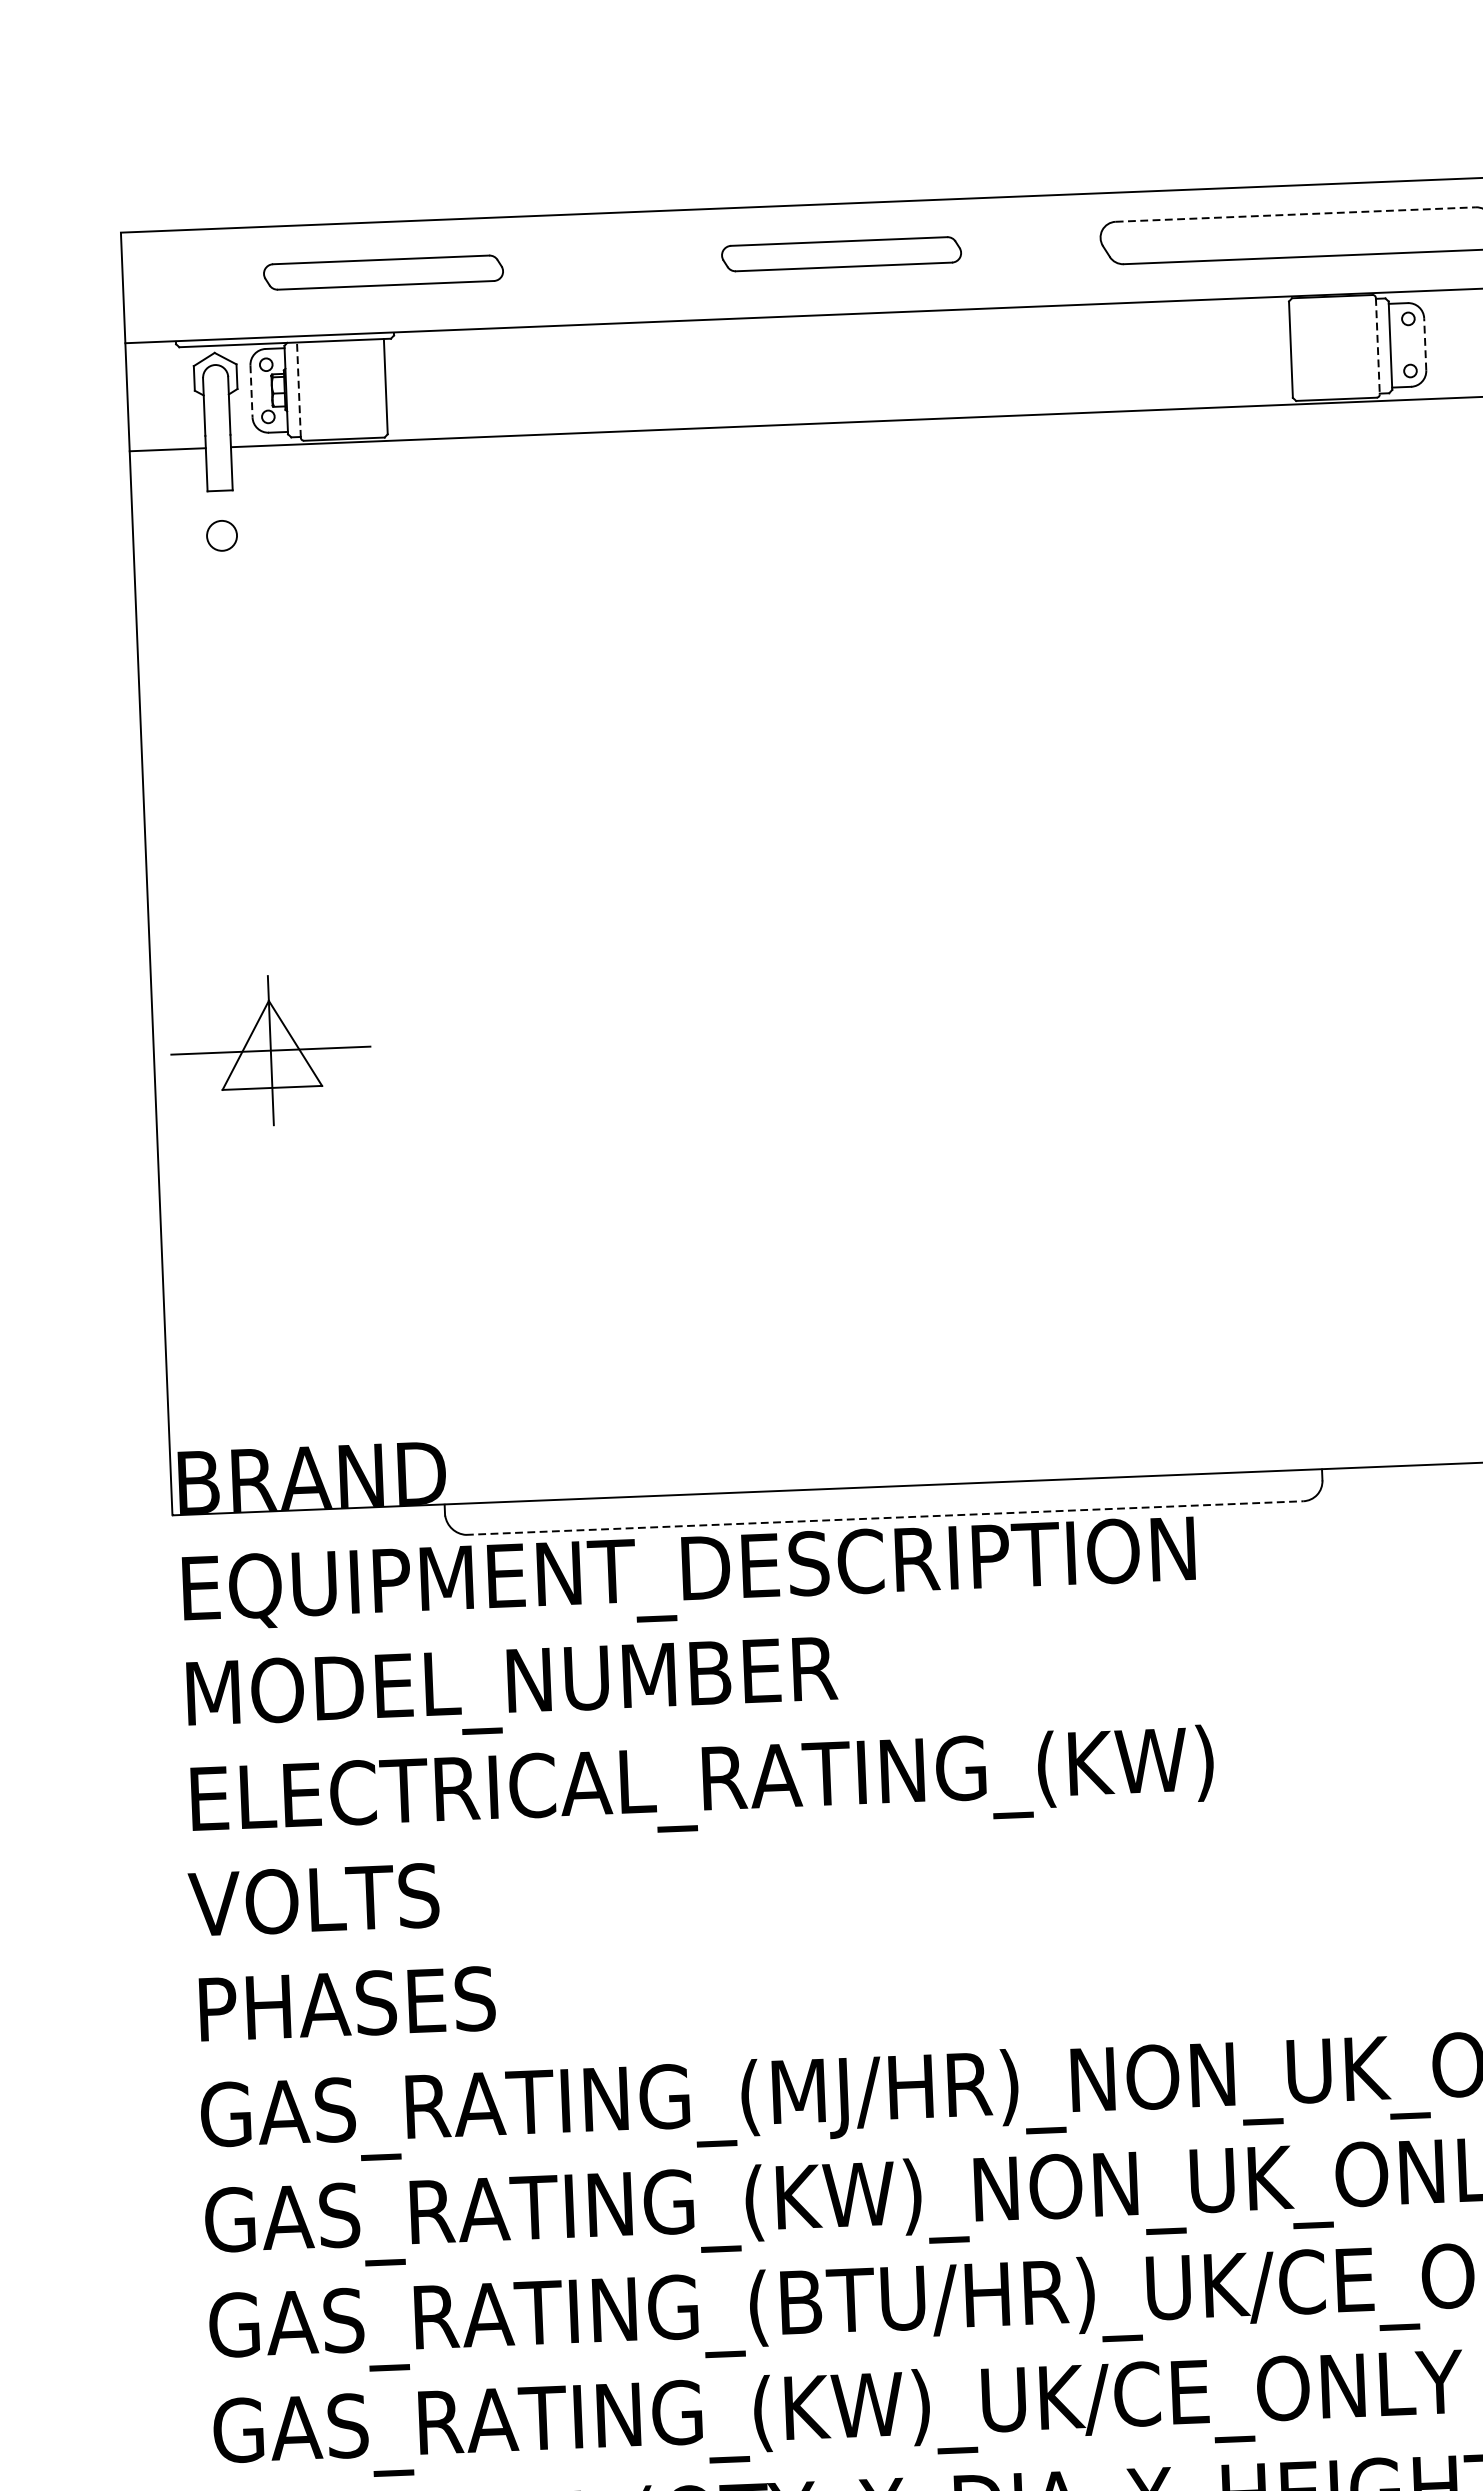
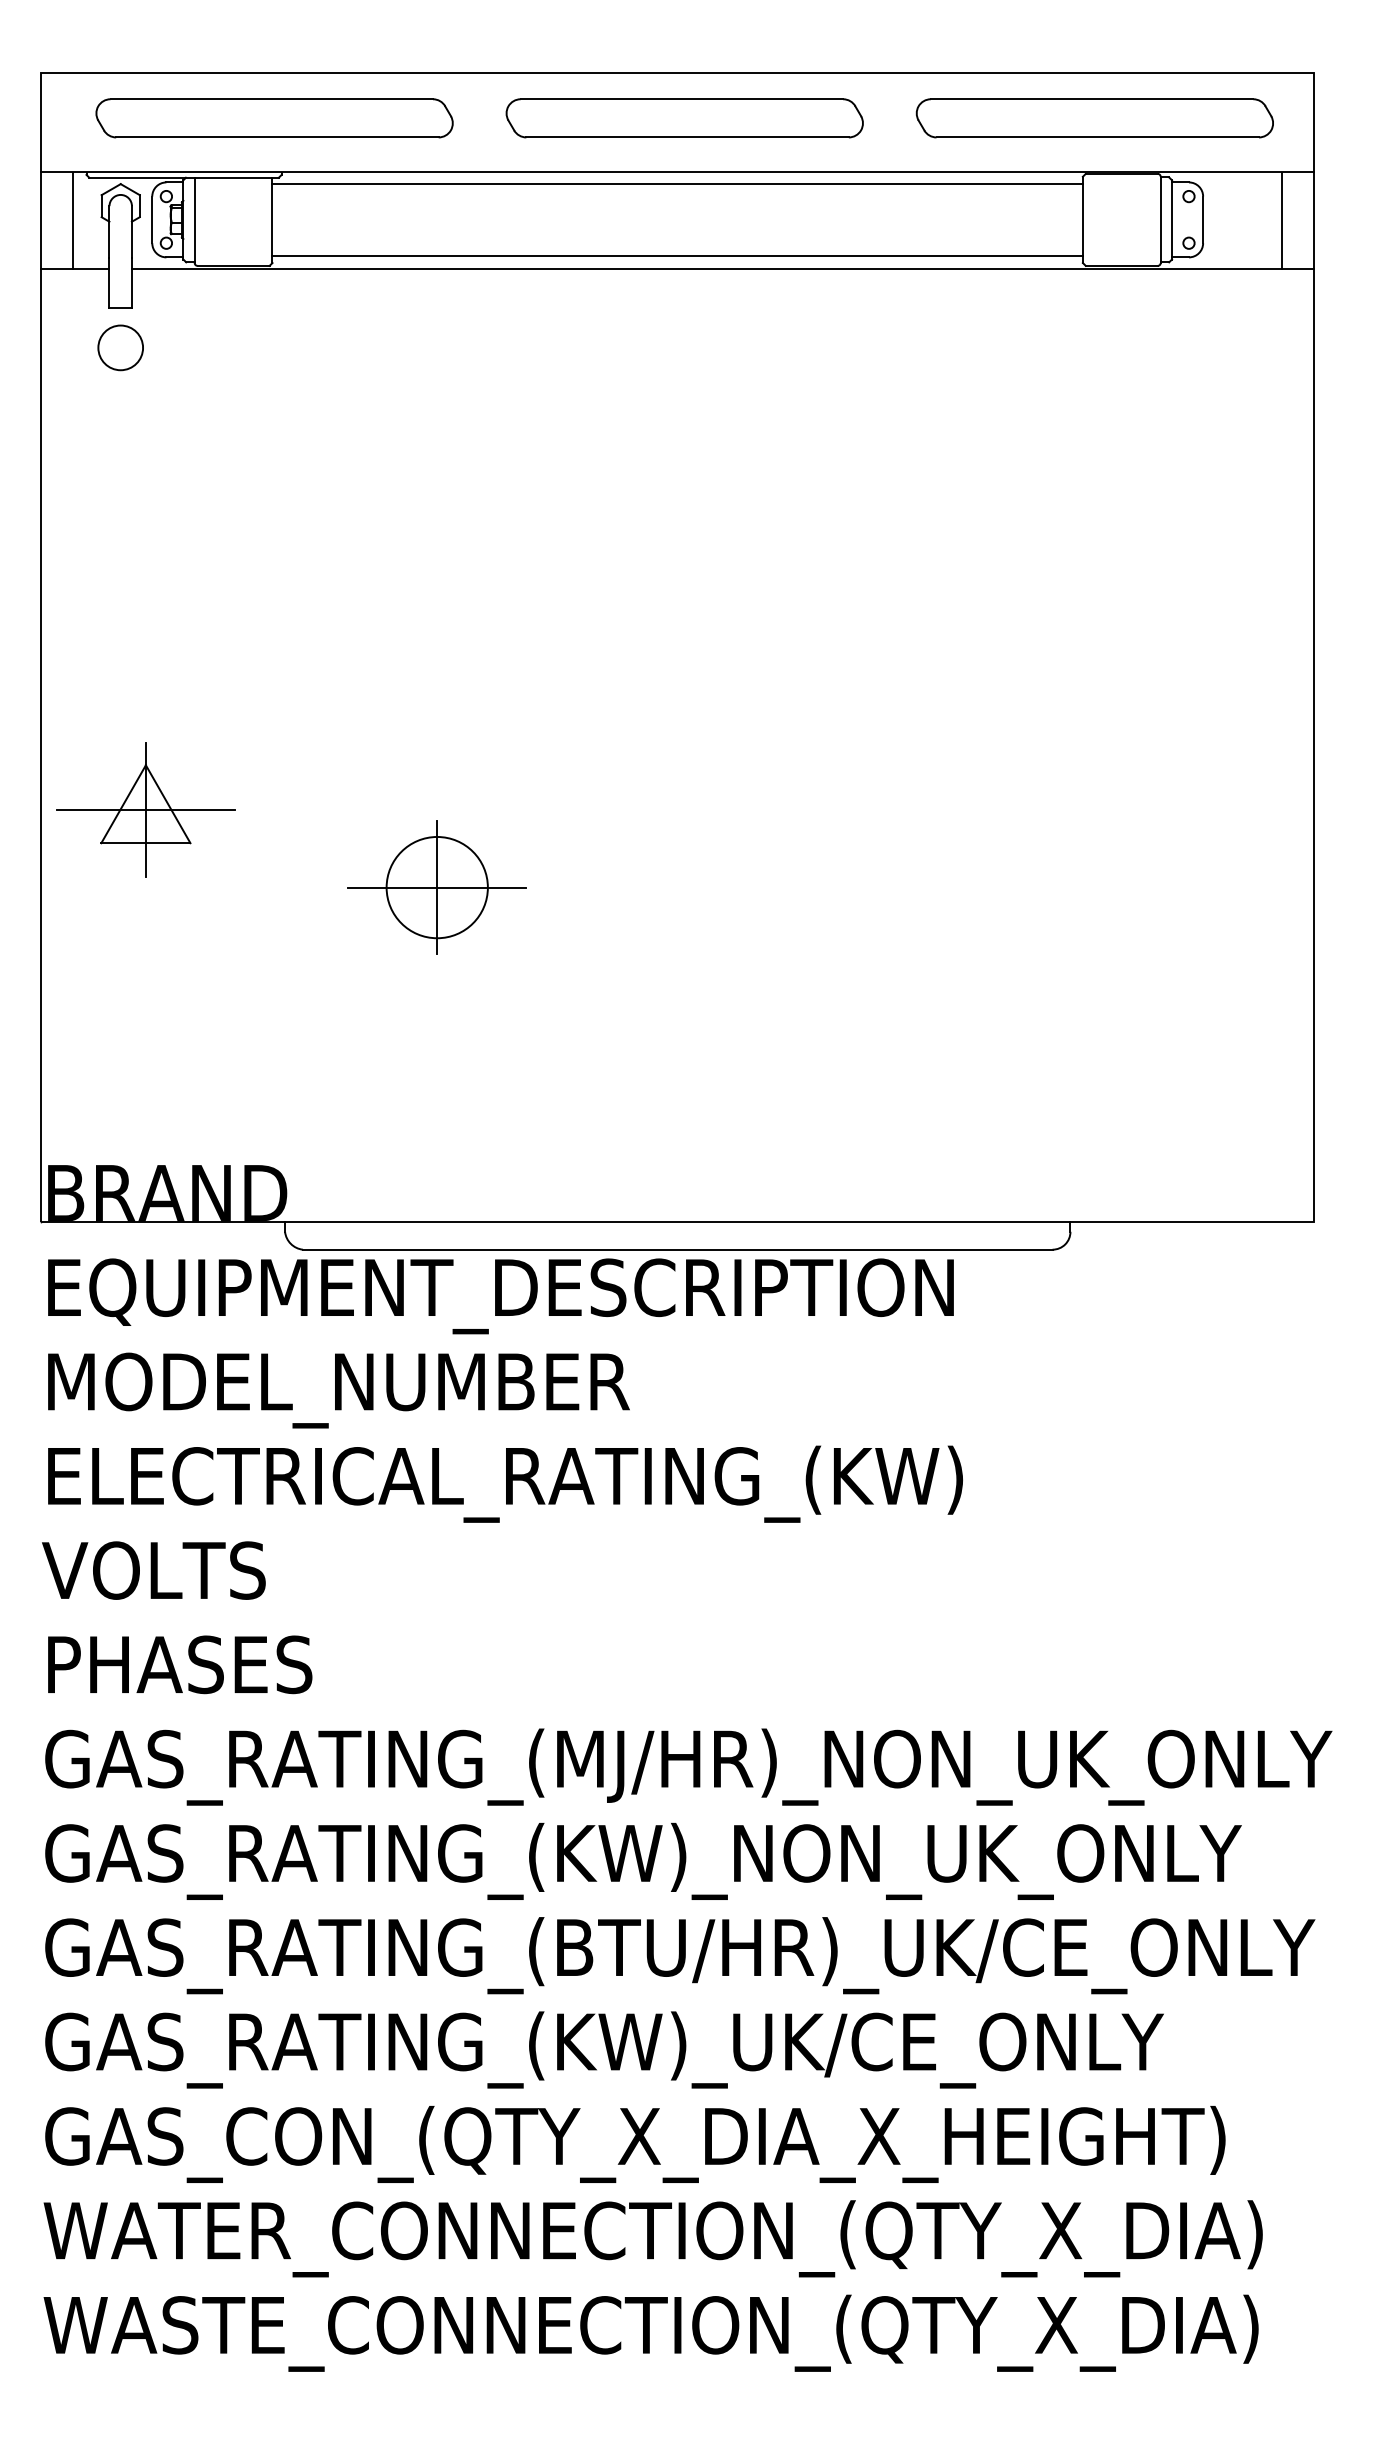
line: (1296, 214) -> (1092, 99), dashed -> solid
part: (841, 254) -> (684, 118), size x1.67
part: (383, 272) -> (274, 118), size x1.67
line: (836, 327) -> (677, 183), added
line: (1425, 343) -> (1203, 219), dashed -> solid
line: (1377, 346) -> (1160, 220), dashed -> solid
line: (298, 390) -> (194, 220), dashed -> solid
line: (251, 392) -> (152, 220), dashed -> solid
line: (163, 395) -> (73, 220), added
line: (839, 407) -> (677, 255), added
circle: (221, 535) -> (120, 347), size x1.67
part: (598, 1124) -> (436, 887), added
line: (884, 1517) -> (677, 1249), dashed -> solid

